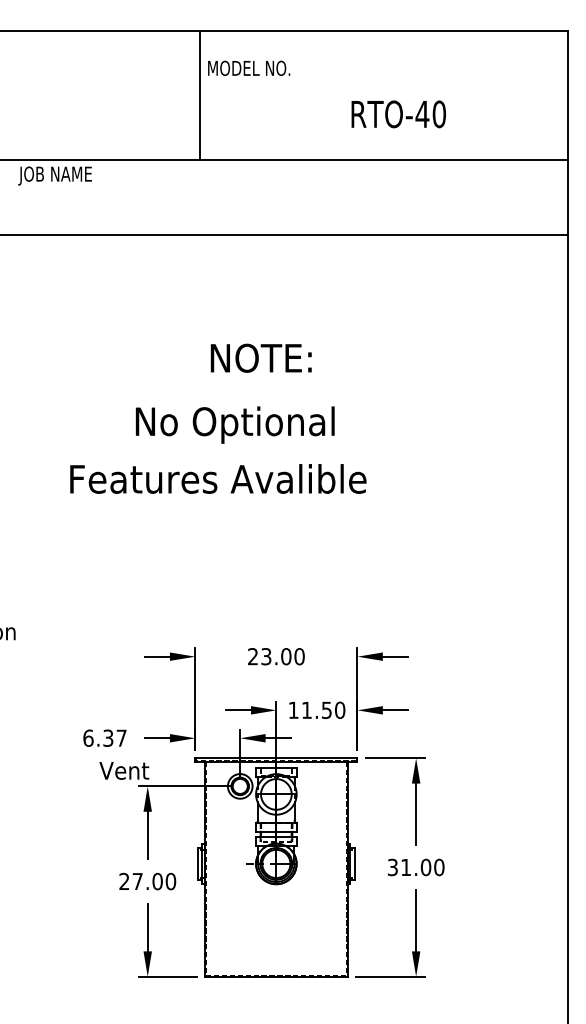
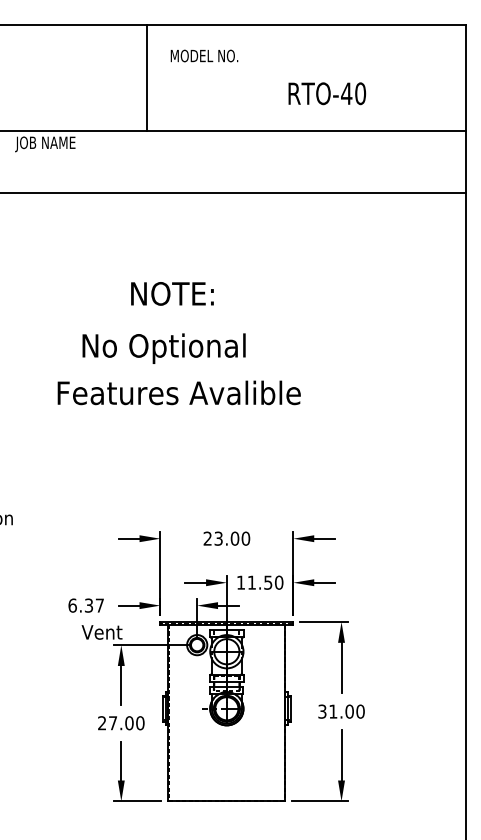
line: (200, 95) -> (147, 78), moved
text: (261, 357) -> (172, 293), moved
text: (234, 424) -> (163, 348), moved

